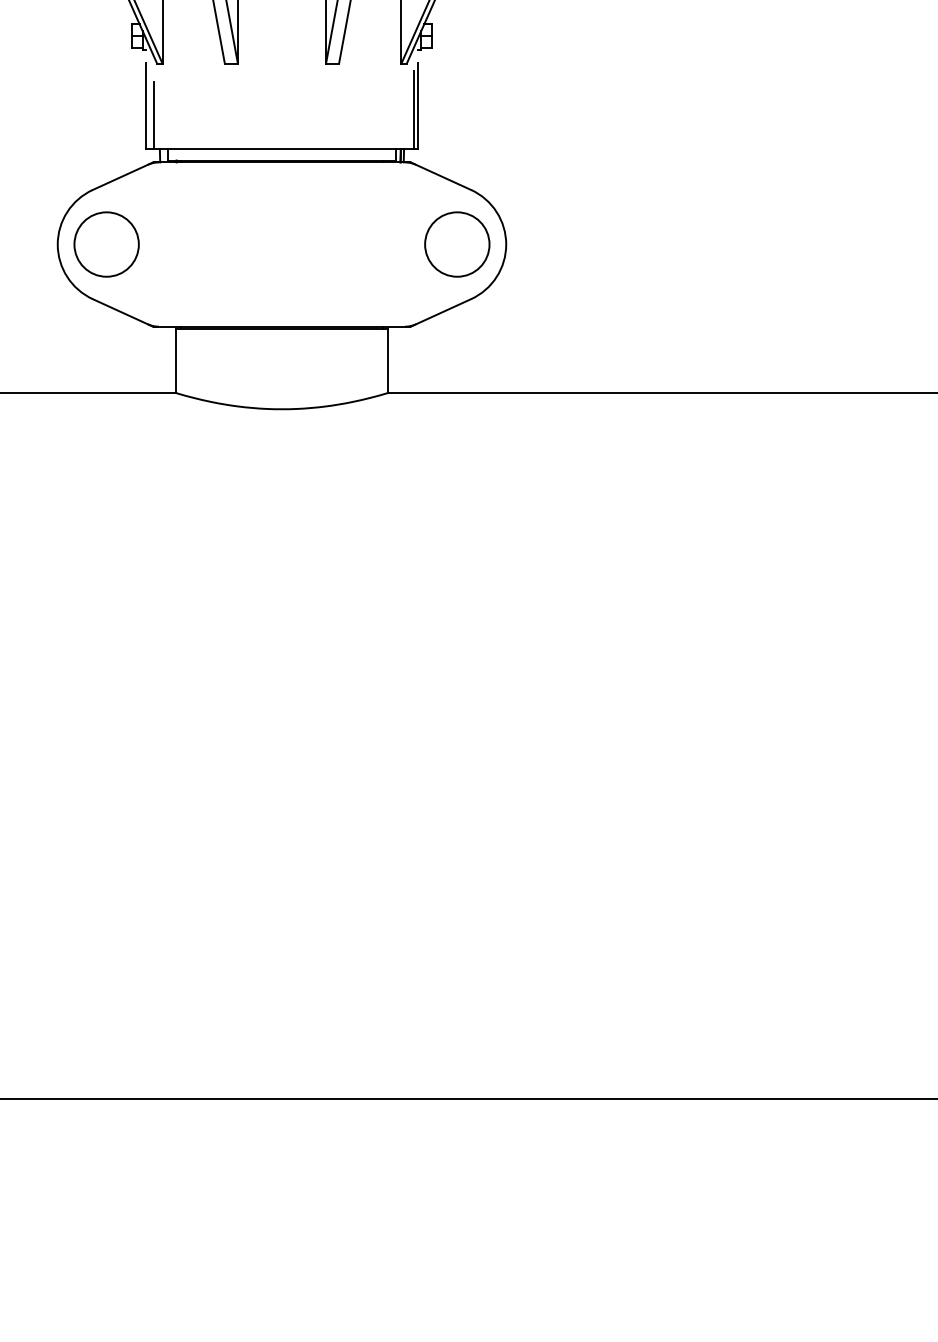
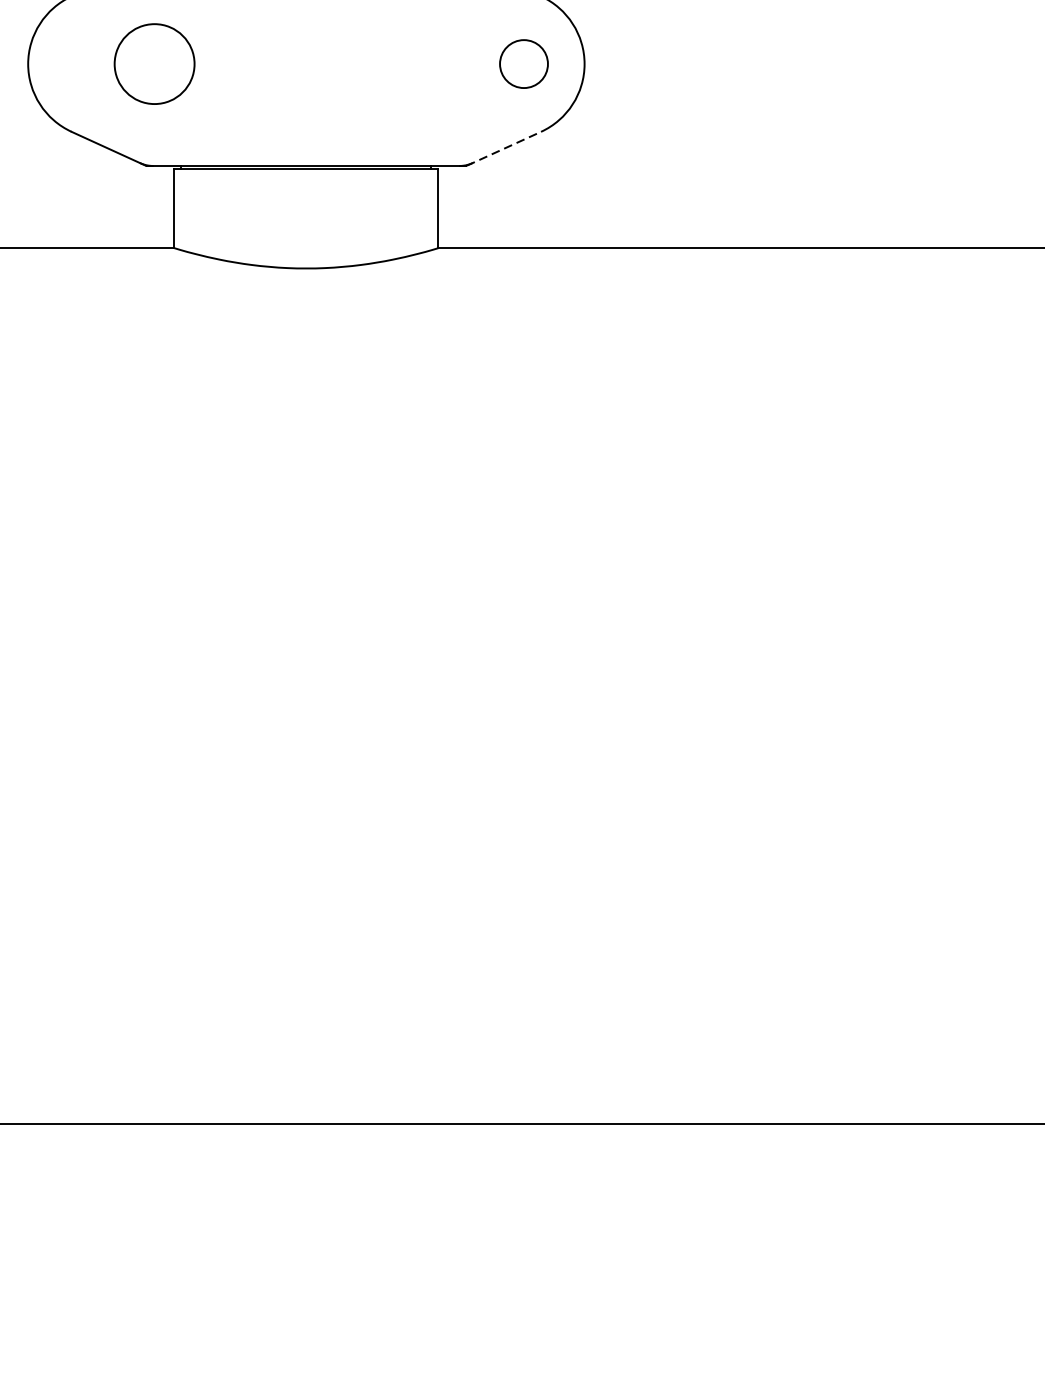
circle: (106, 244) -> (154, 64), moved
circle: (457, 244) -> (524, 64), size x0.6
line: (441, 312) -> (504, 148), solid -> dashed

